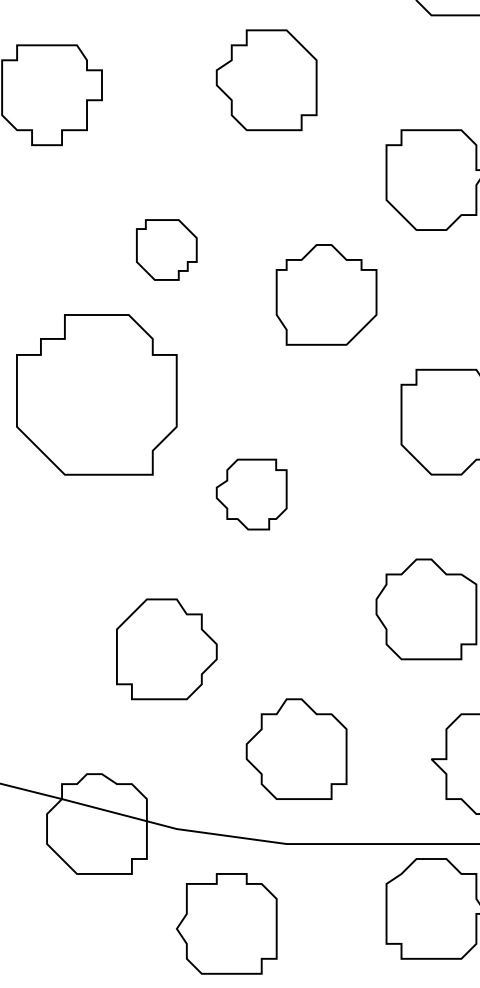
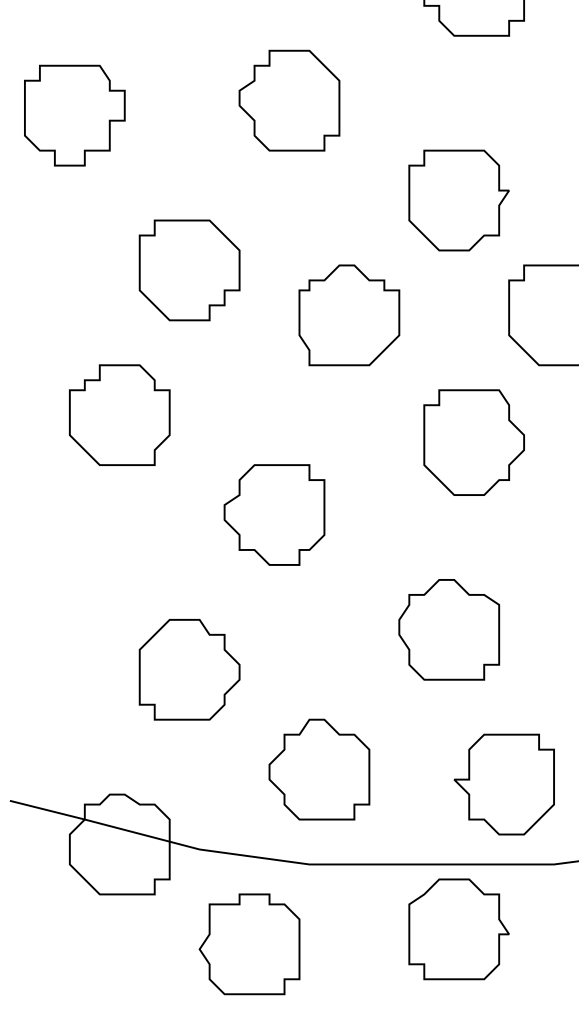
part: (166, 250) -> (189, 270), size x1.67
part: (96, 394) -> (119, 414), size x0.62
part: (251, 494) -> (274, 514), size x1.43

